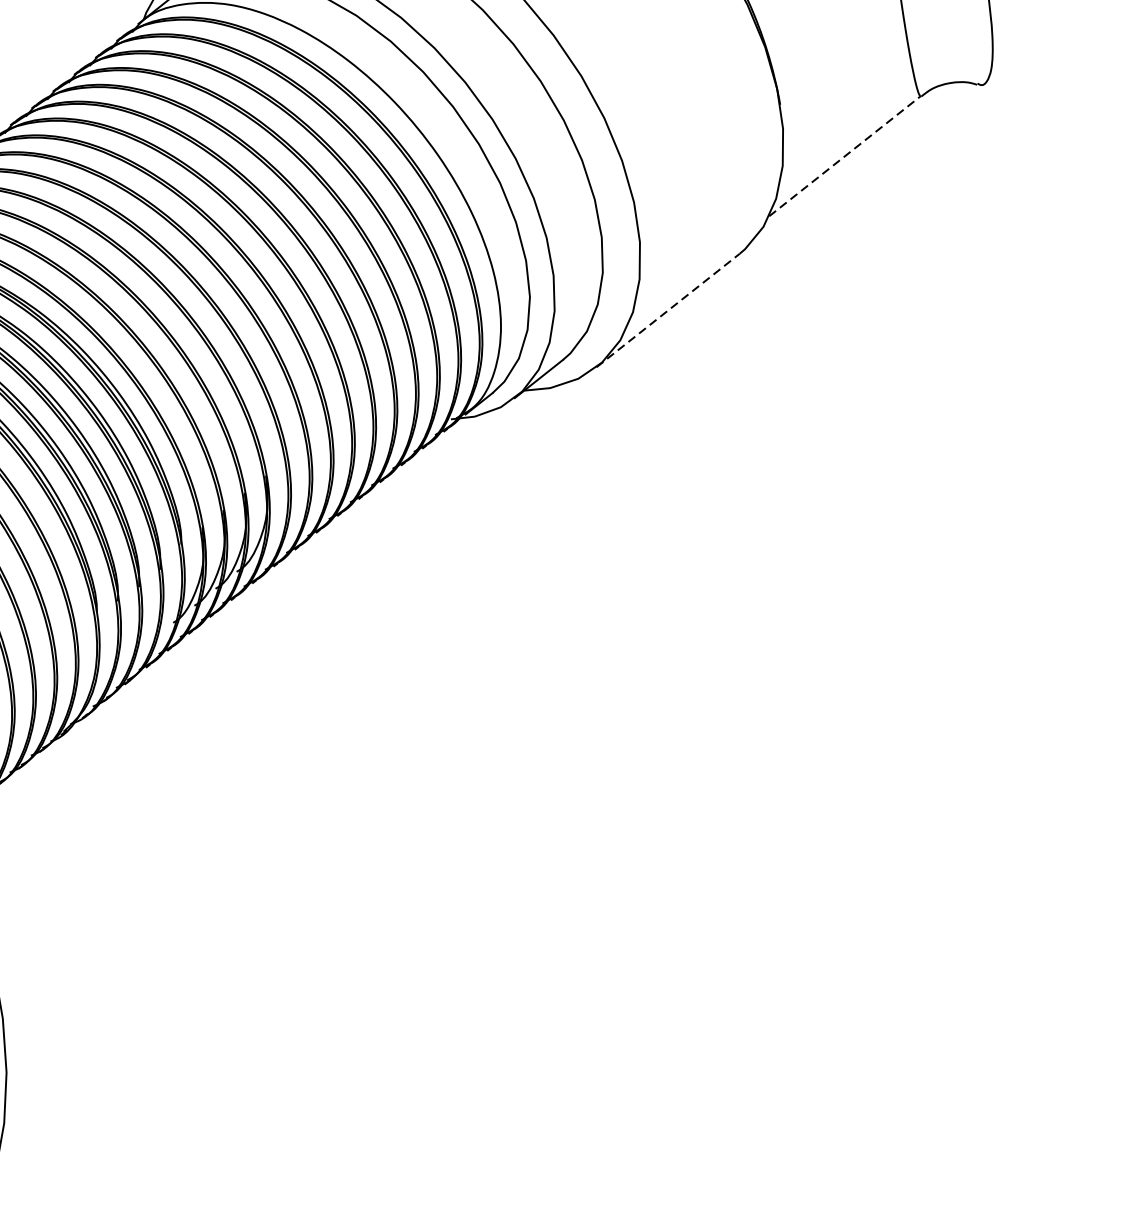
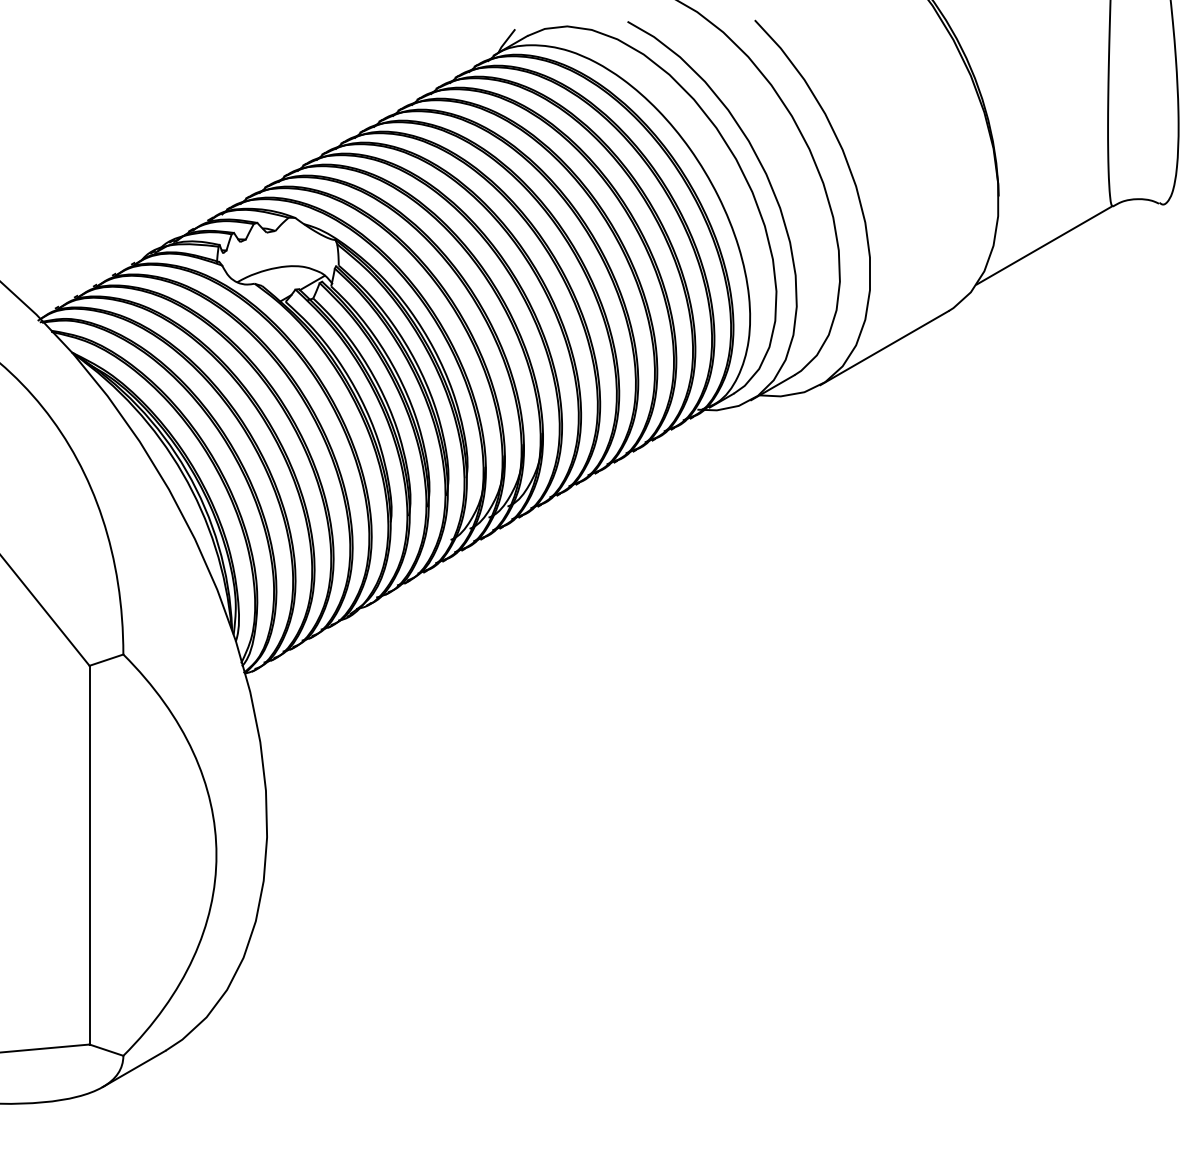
line: (846, 156) -> (1045, 245), dashed -> solid
line: (668, 309) -> (884, 347), dashed -> solid

